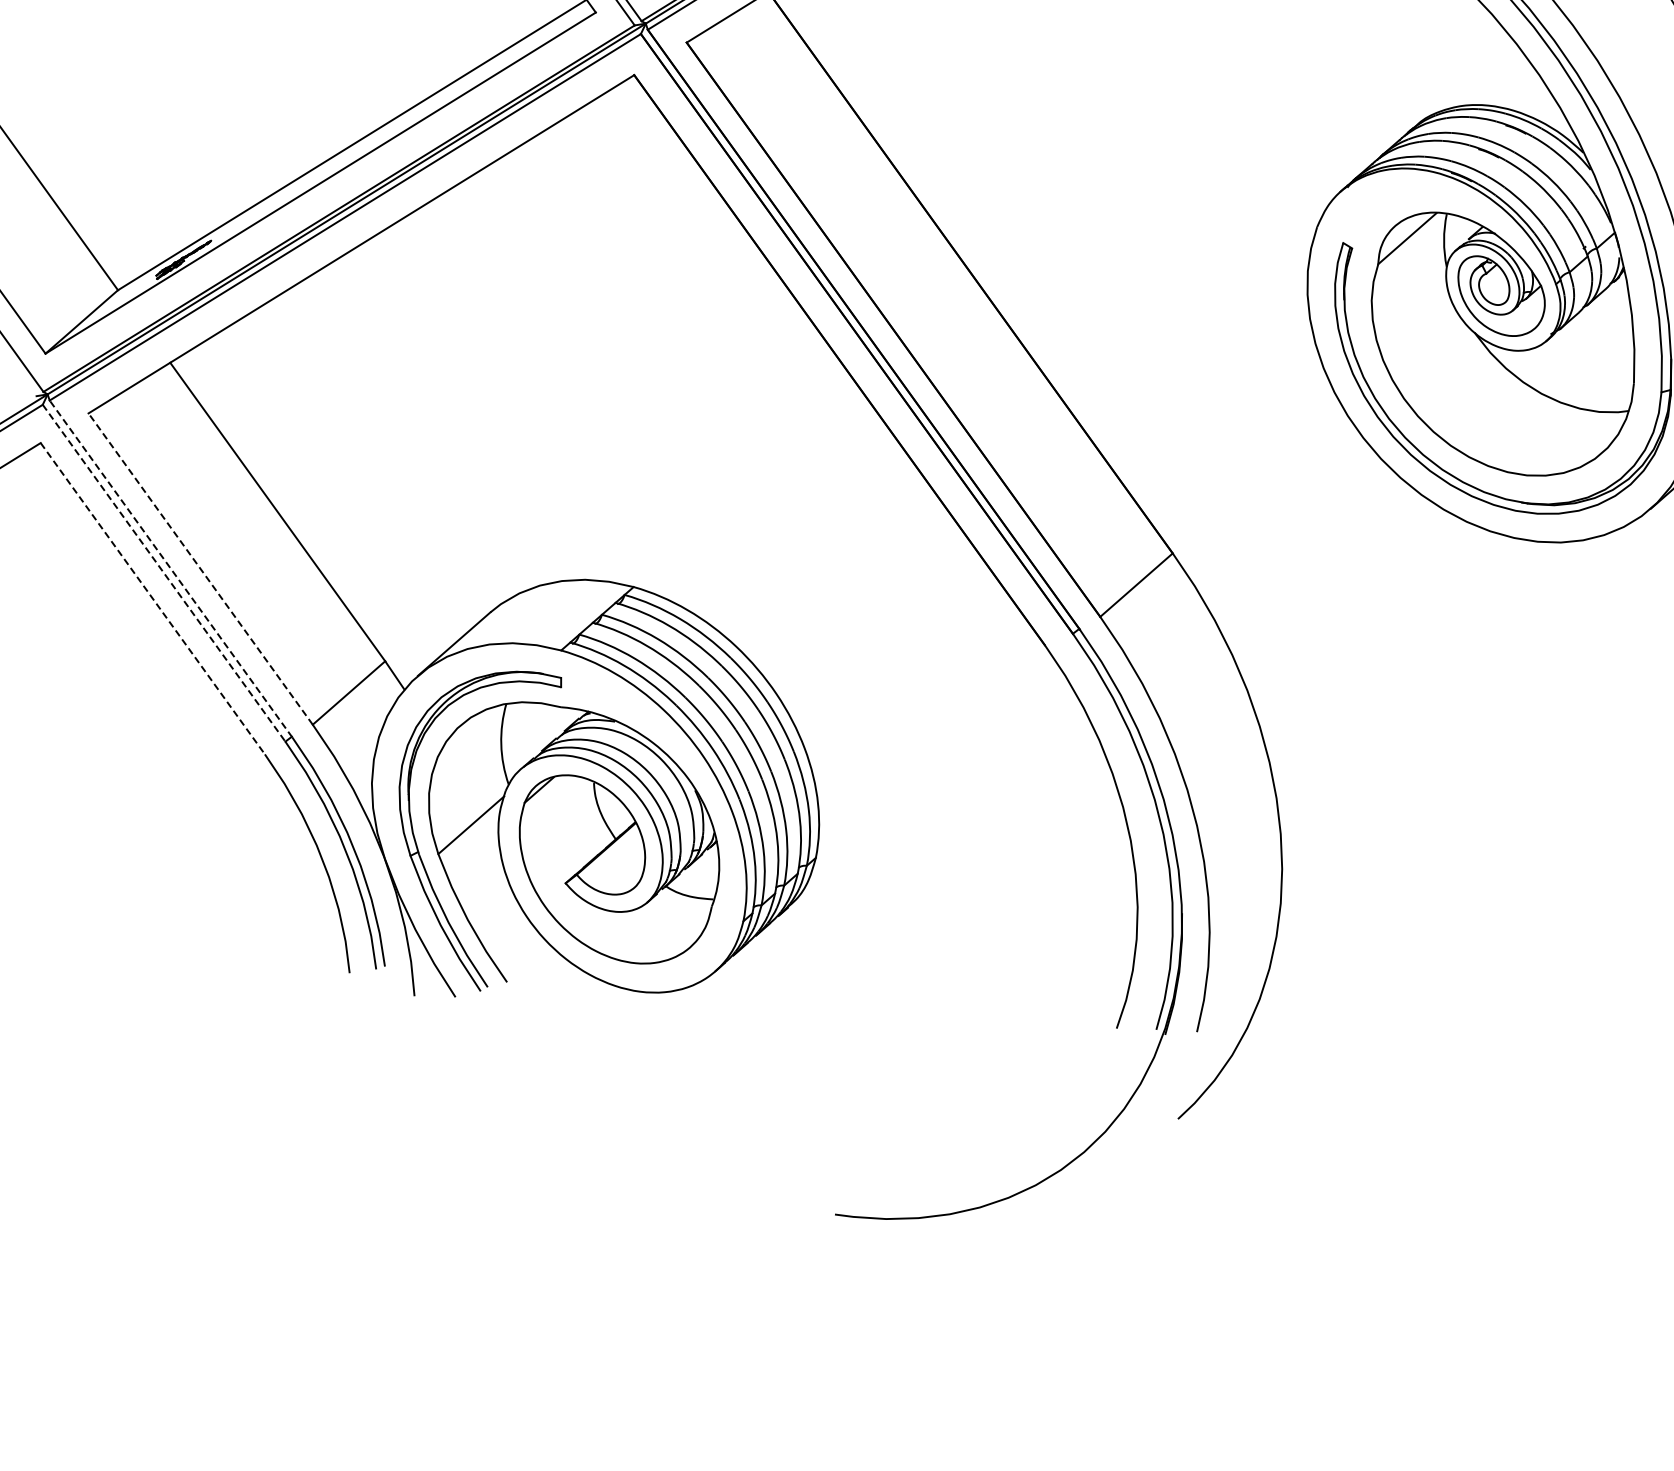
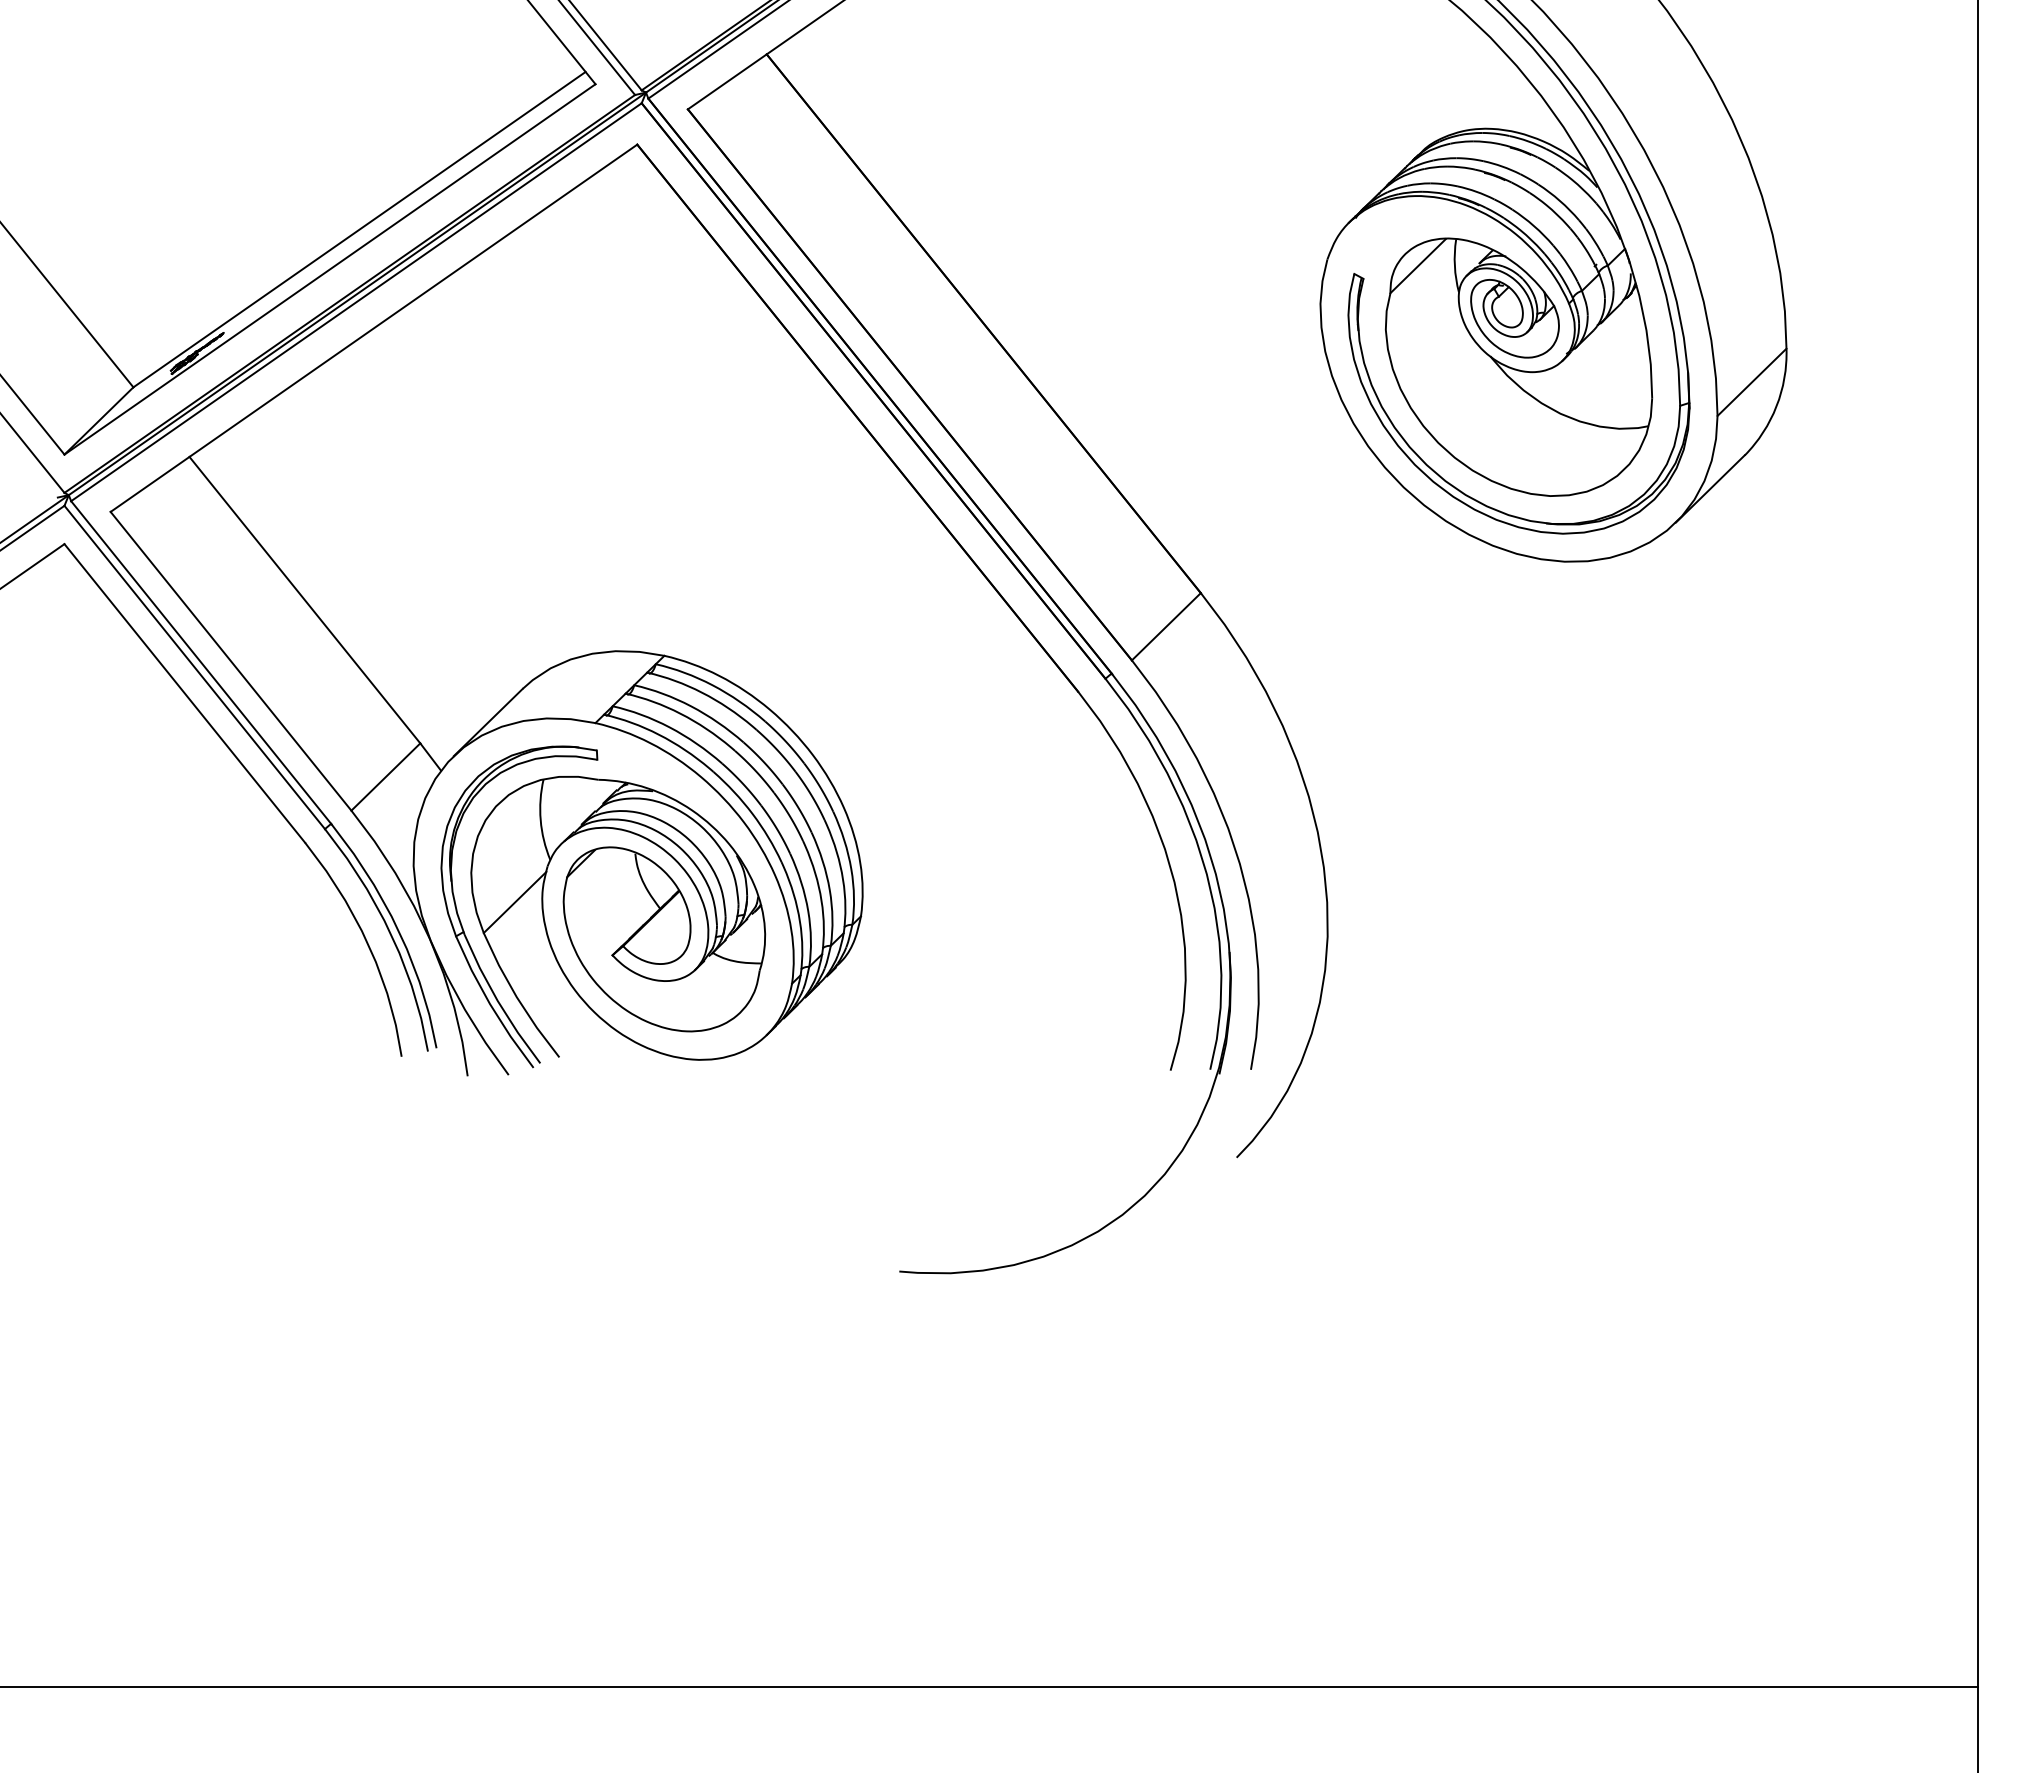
line: (171, 568) -> (201, 662), dashed -> solid
line: (201, 569) -> (231, 661), dashed -> solid
line: (163, 573) -> (194, 667), dashed -> solid
line: (152, 598) -> (184, 693), dashed -> solid

